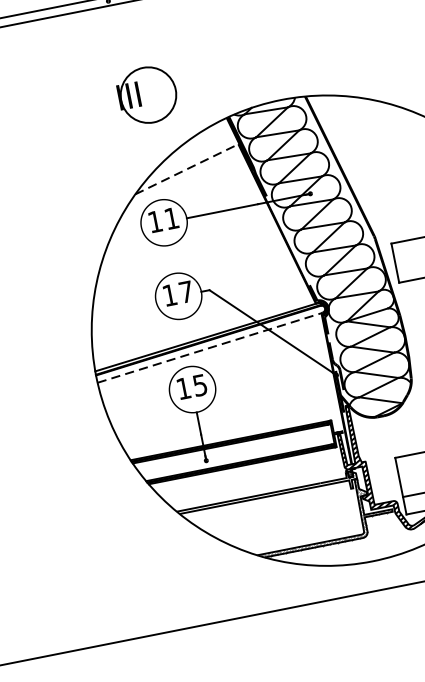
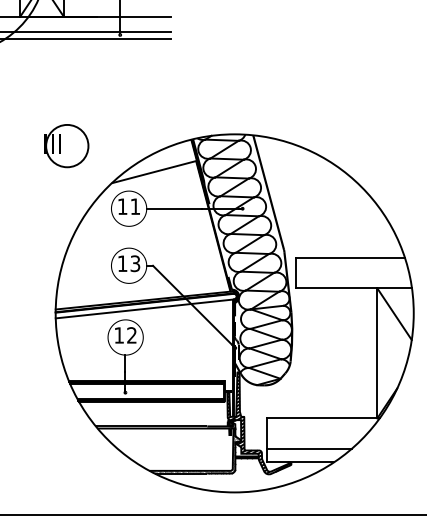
part: (147, 95) -> (66, 146), moved
line: (187, 169) -> (154, 172), dashed -> solid
text: (186, 291) -> (135, 263), 17 -> 13
line: (210, 347) -> (145, 308), dashed -> solid
text: (199, 385) -> (131, 335), 15 -> 12

